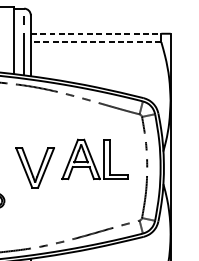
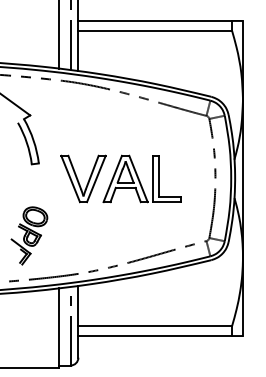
line: (96, 33) -> (155, 20), dashed -> solid
line: (96, 41) -> (155, 30), dashed -> solid
part: (94, 159) -> (141, 178), moved

